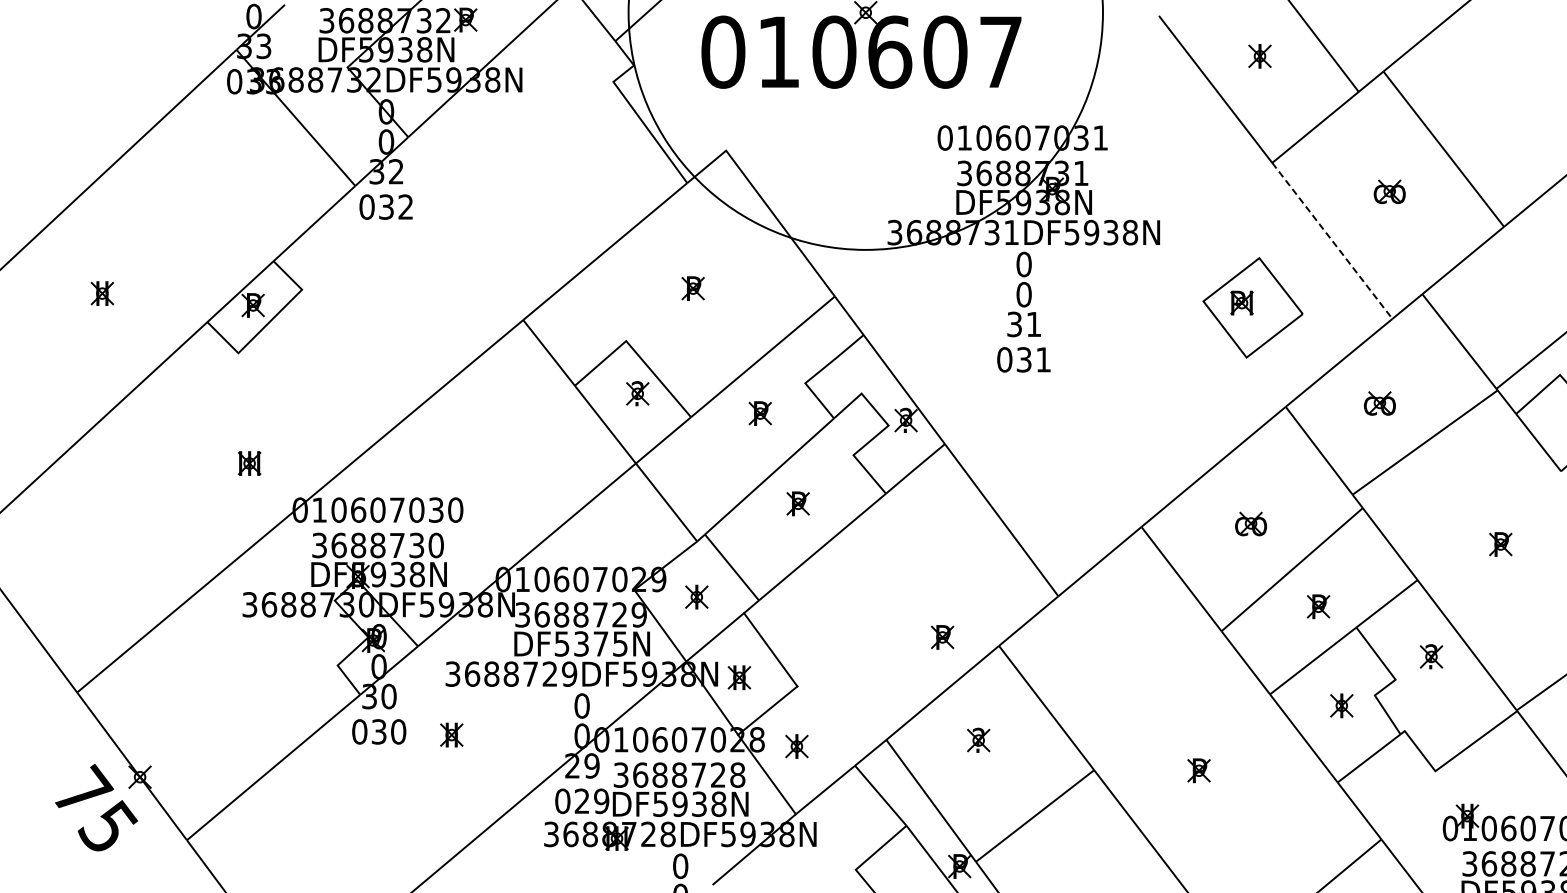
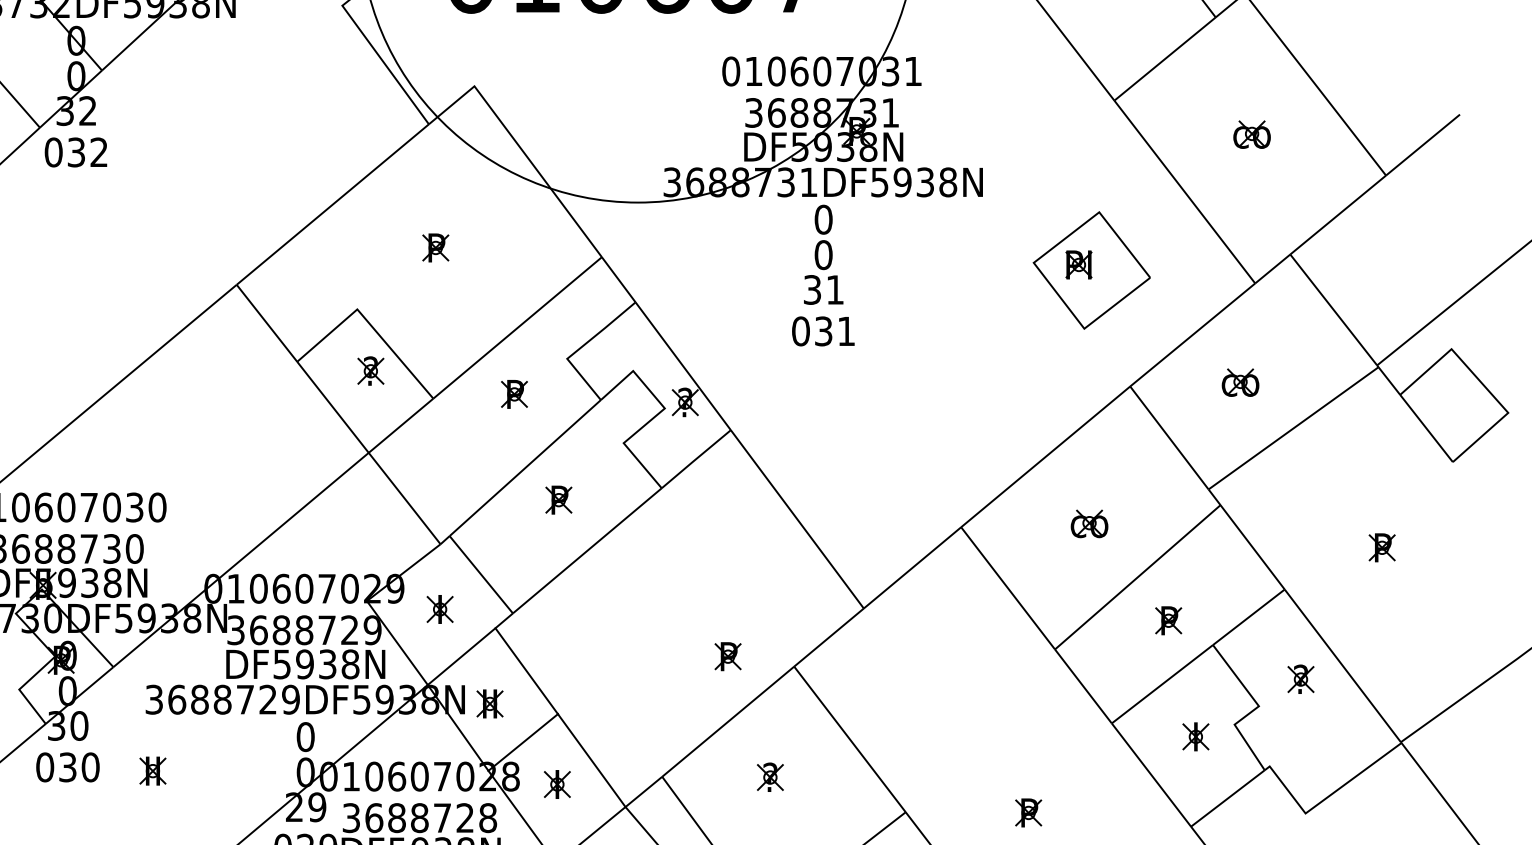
line: (1332, 241) -> (1184, 192), dashed -> solid
text: (600, 643) -> (327, 663), DF5375N -> DF5938N
line: (826, 725) -> (592, 759), added

